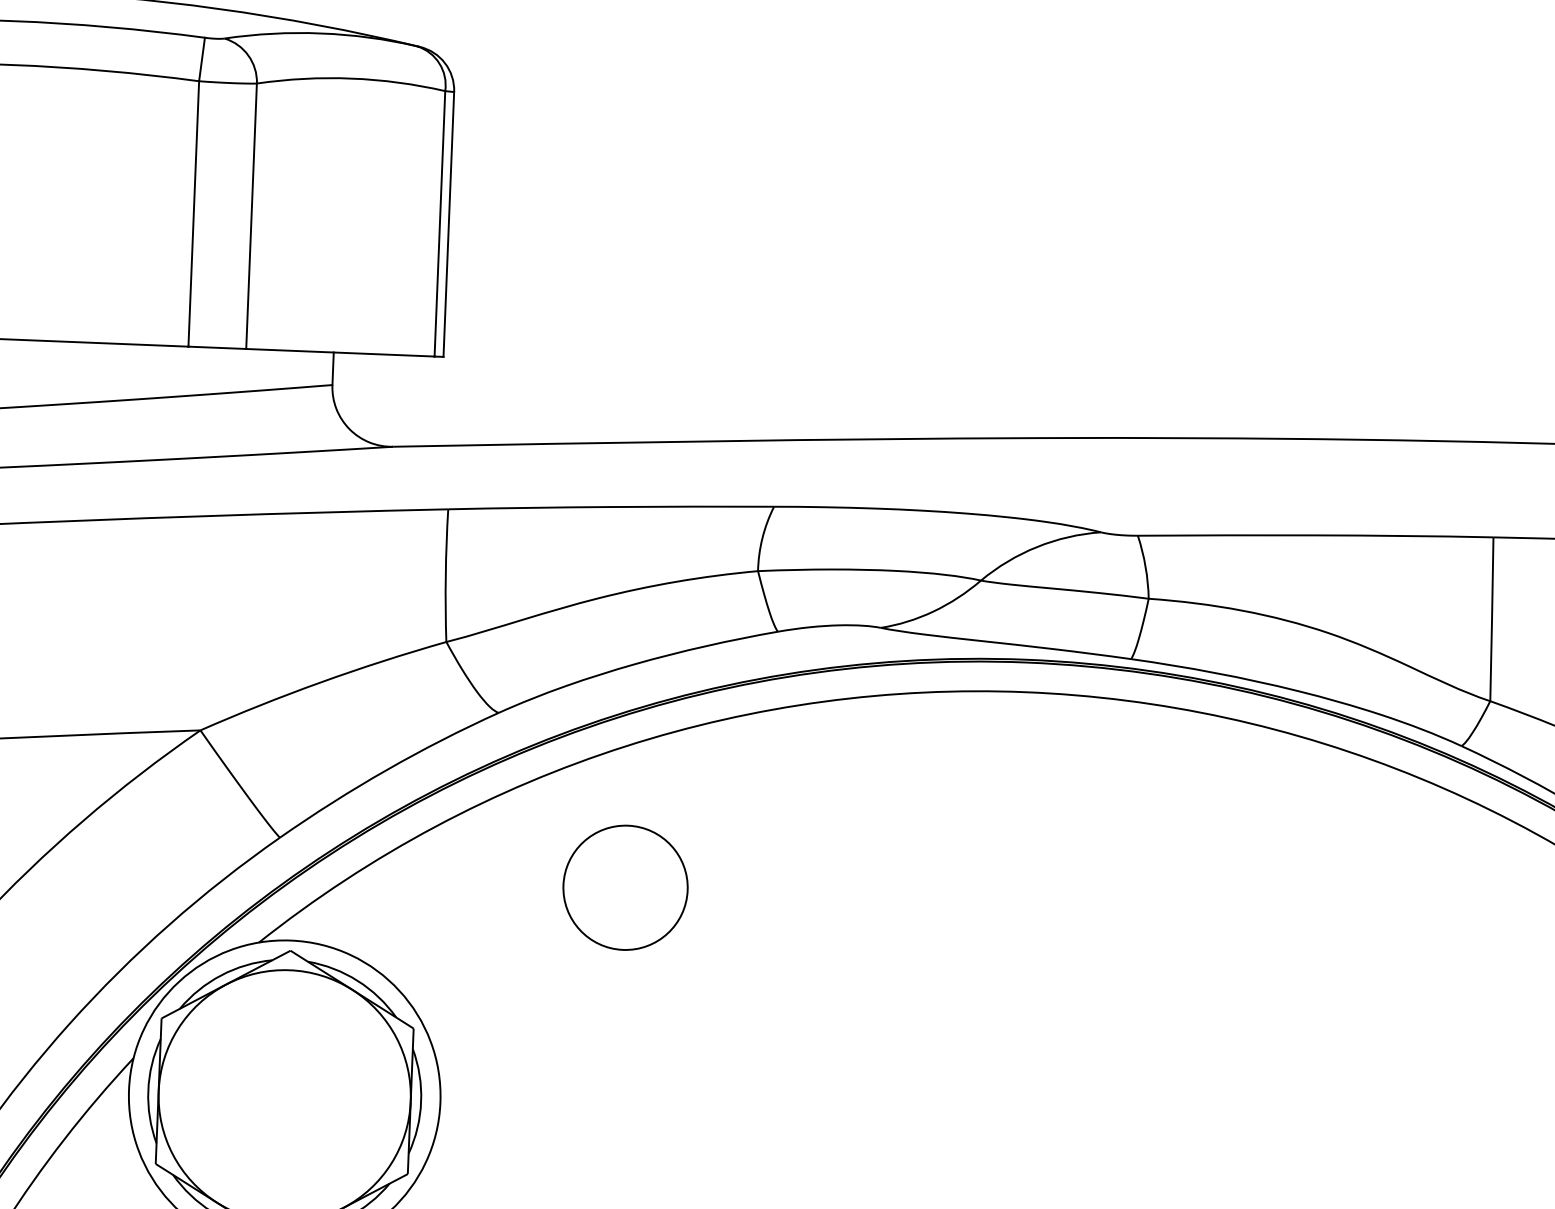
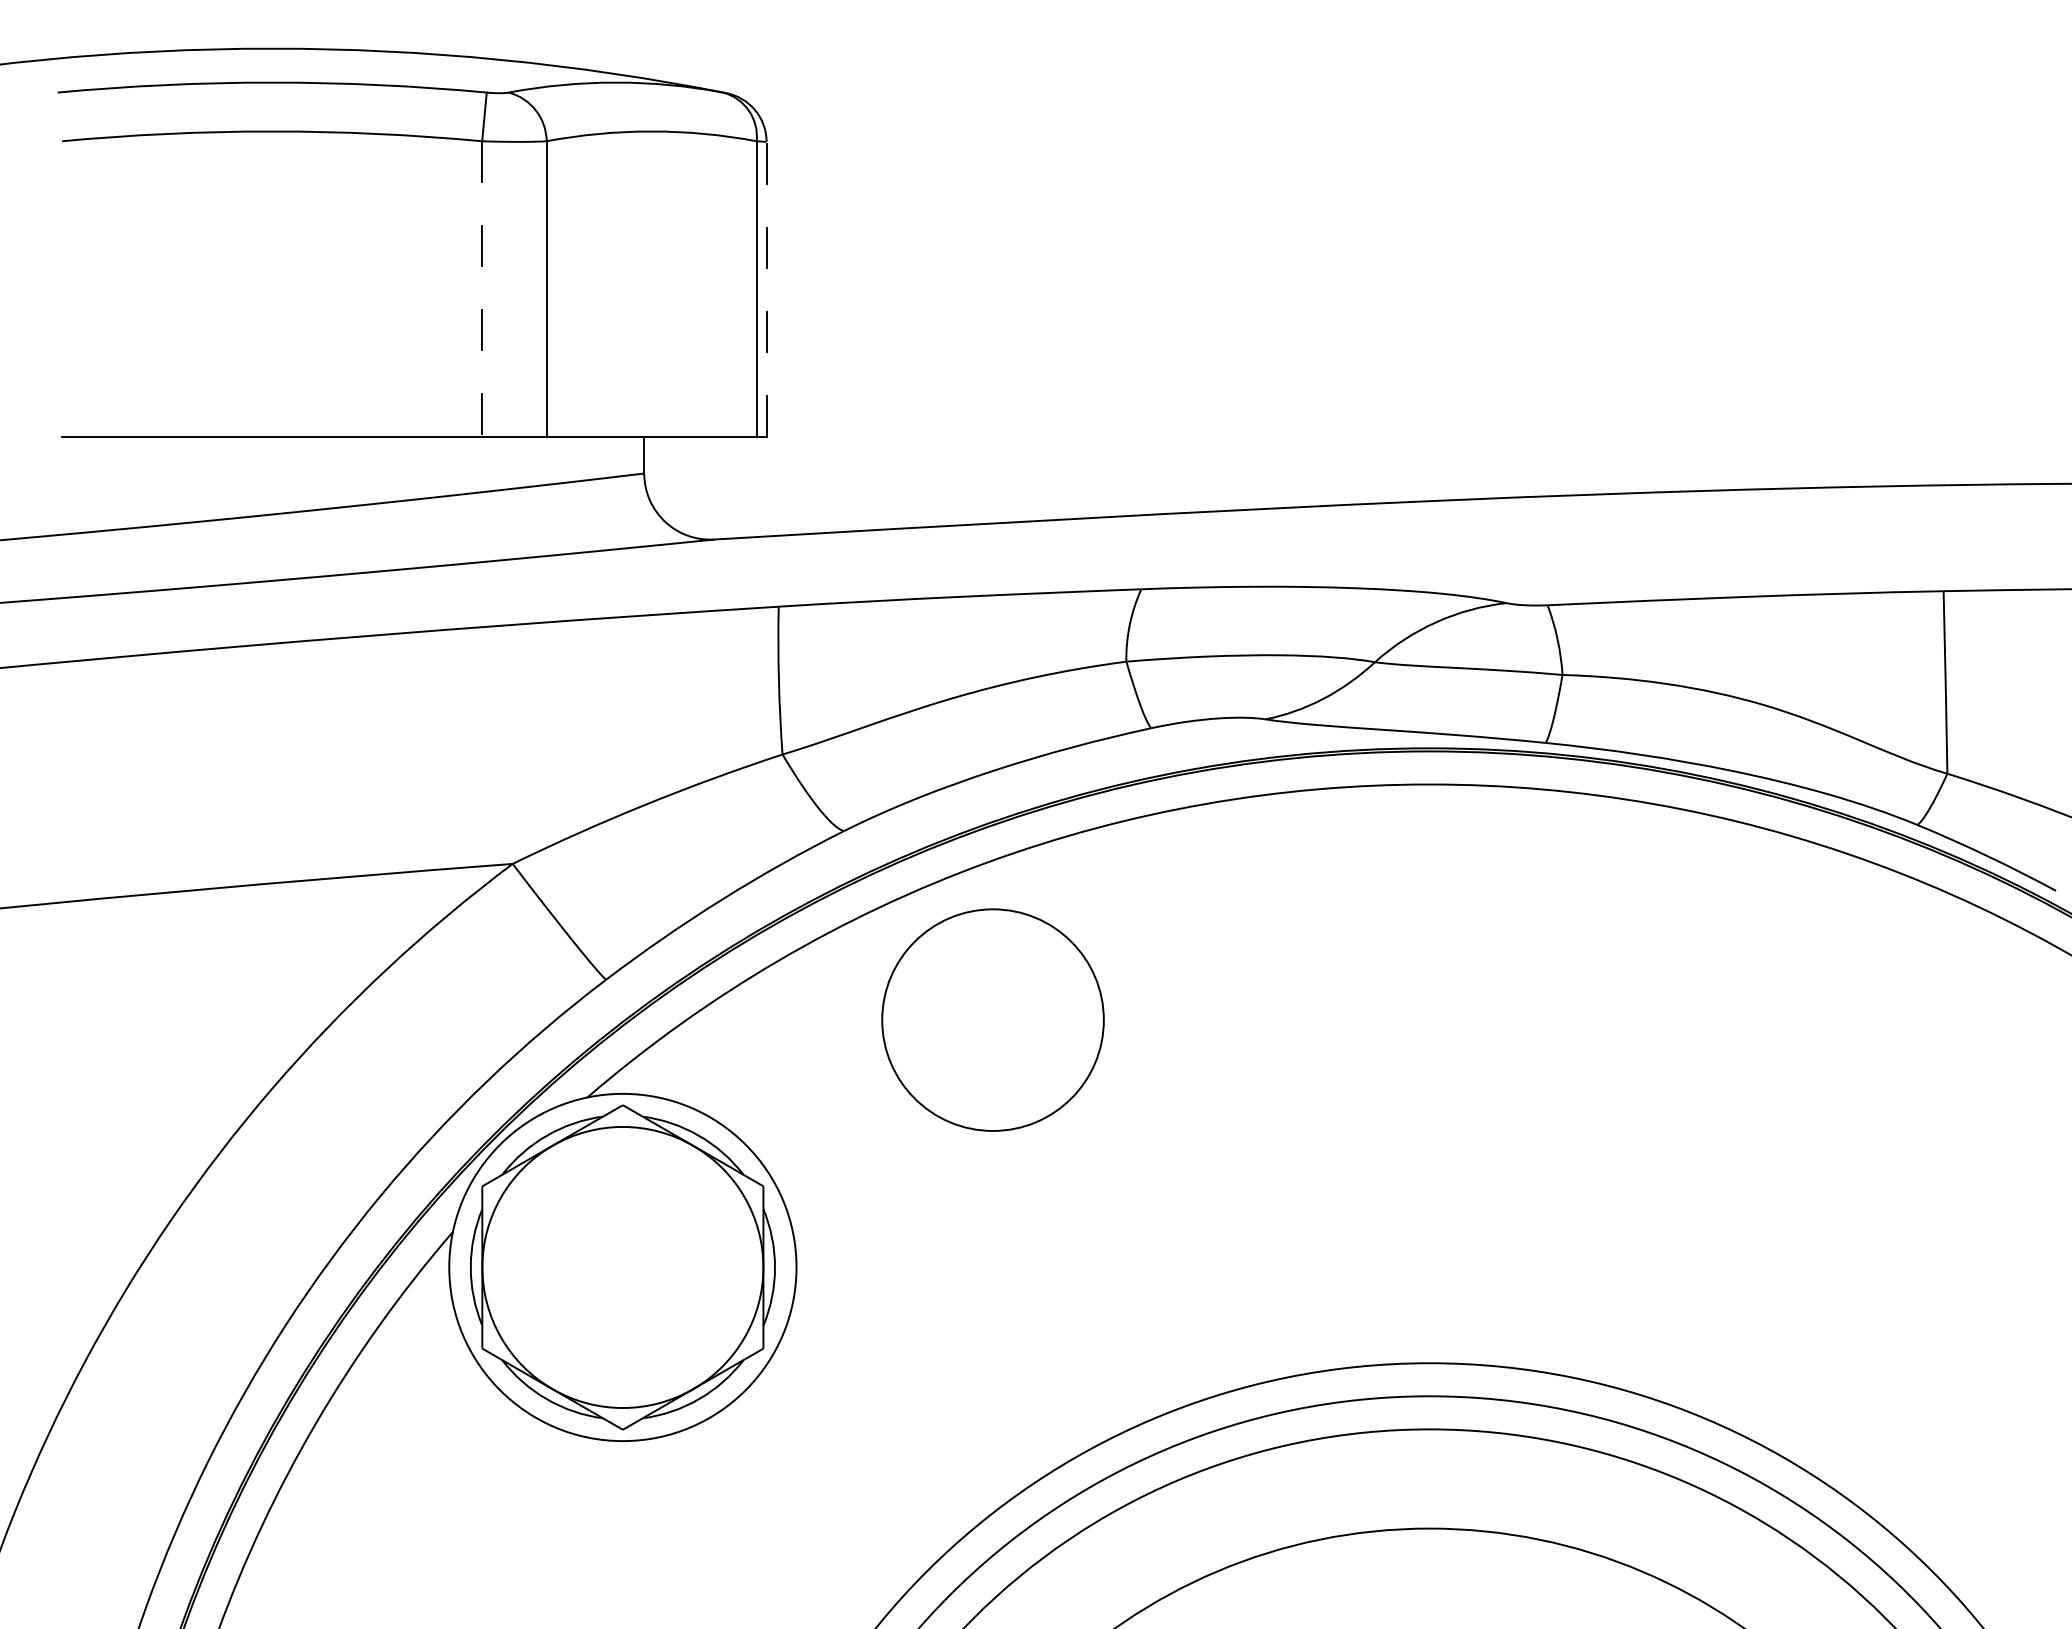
line: (194, 214) -> (482, 289), solid -> dashed
line: (448, 224) -> (766, 289), solid -> dashed
circle: (625, 887) -> (992, 1019), size x1.6

